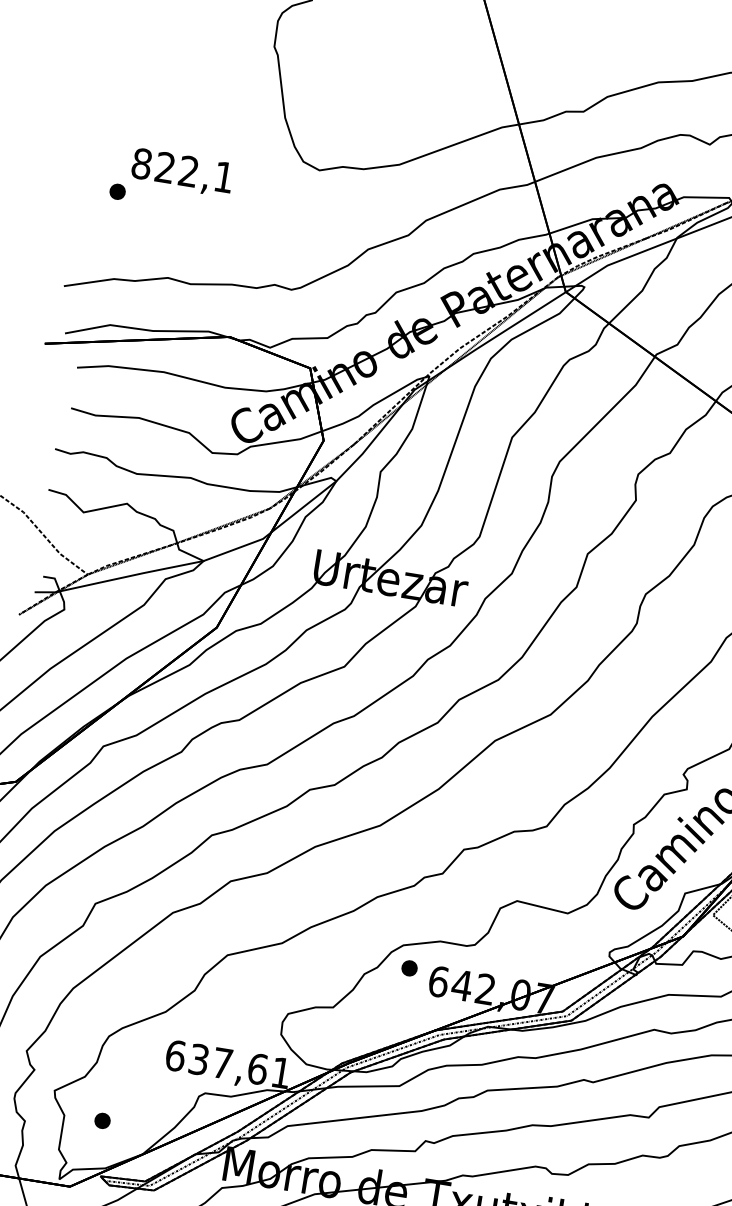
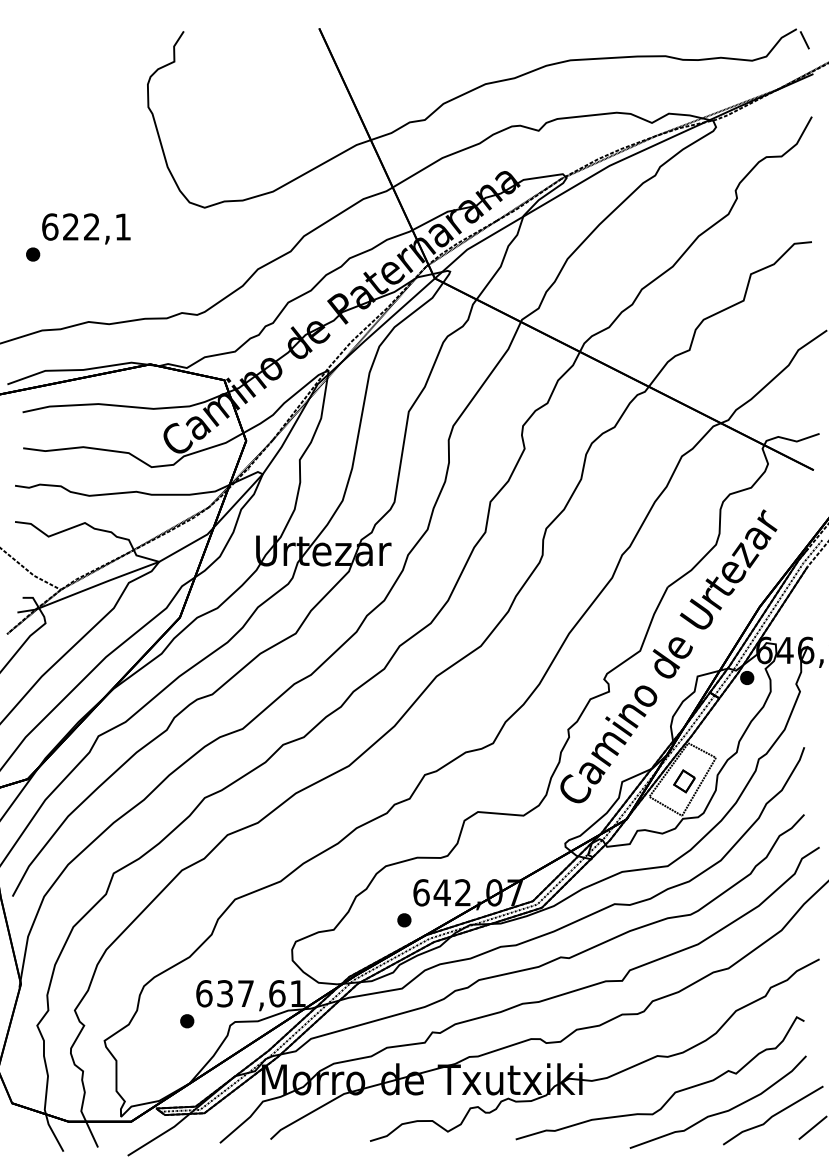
text: (142, 163) -> (50, 226), 822,1 -> 622,1
part: (409, 968) -> (404, 920), moved
part: (102, 1121) -> (187, 1021), moved

